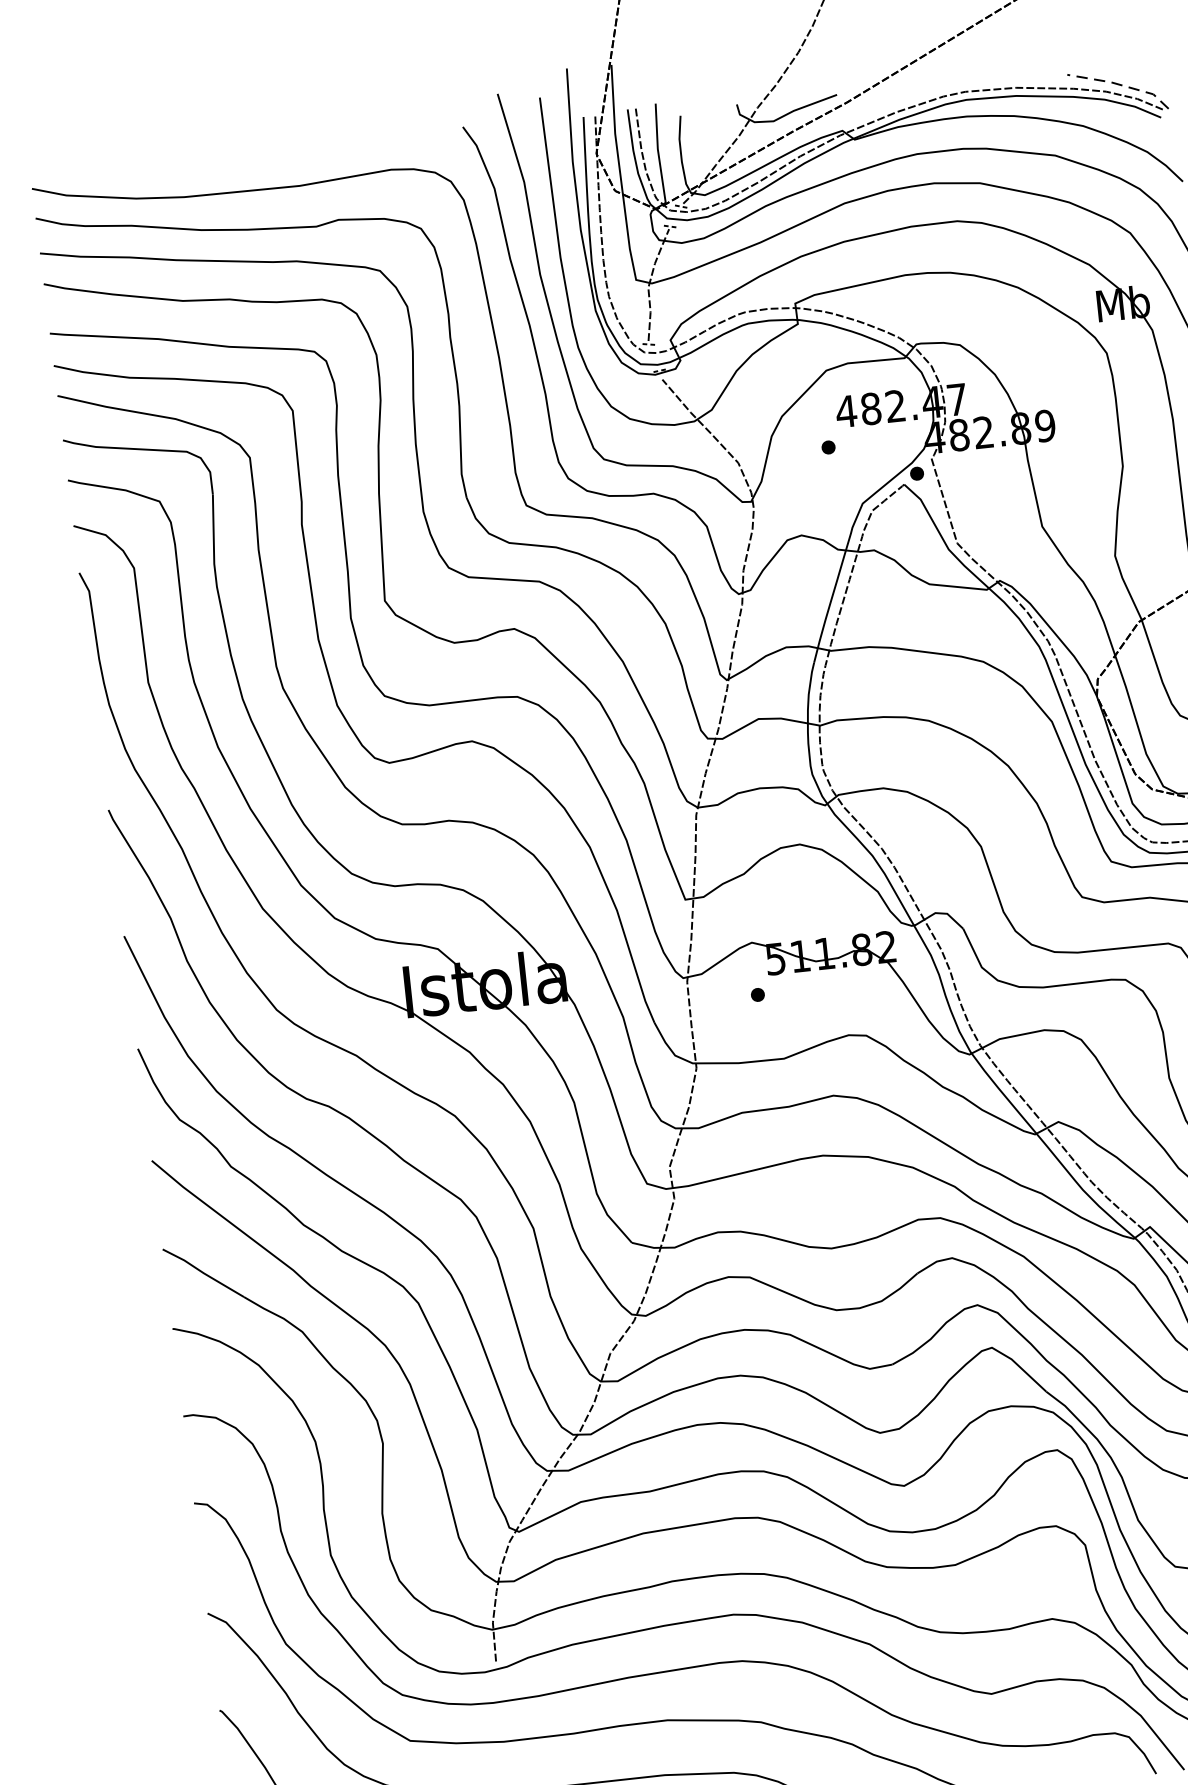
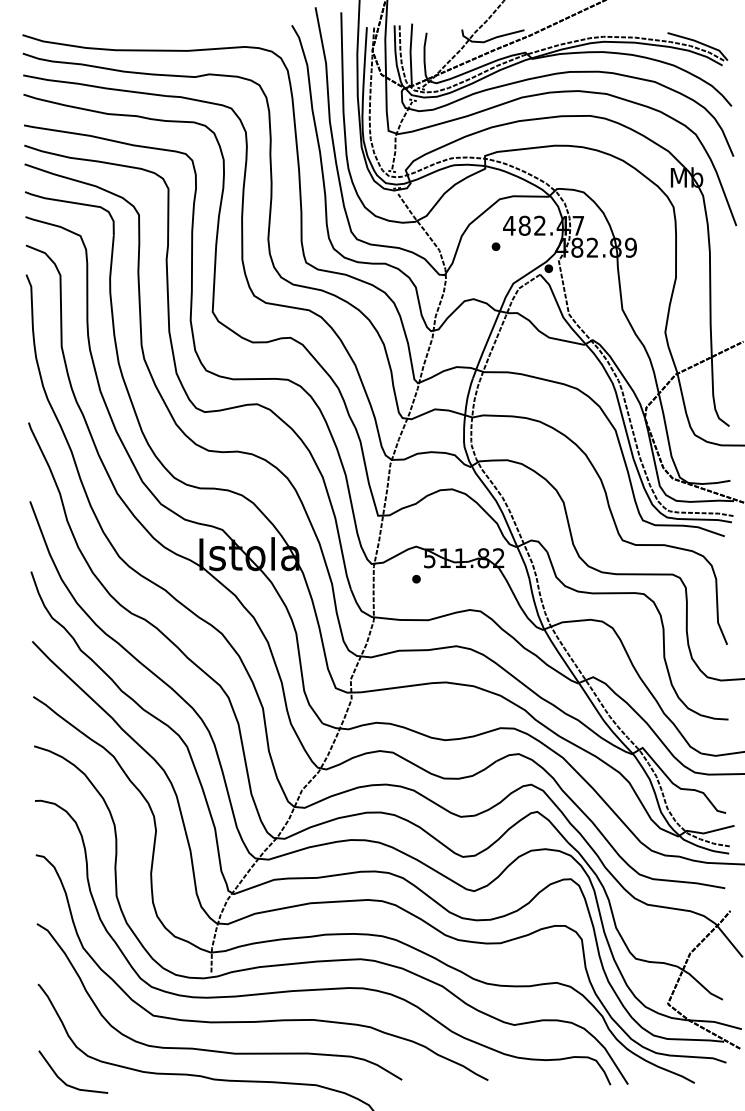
line: (1121, 86) -> (700, 43), dashed -> solid

